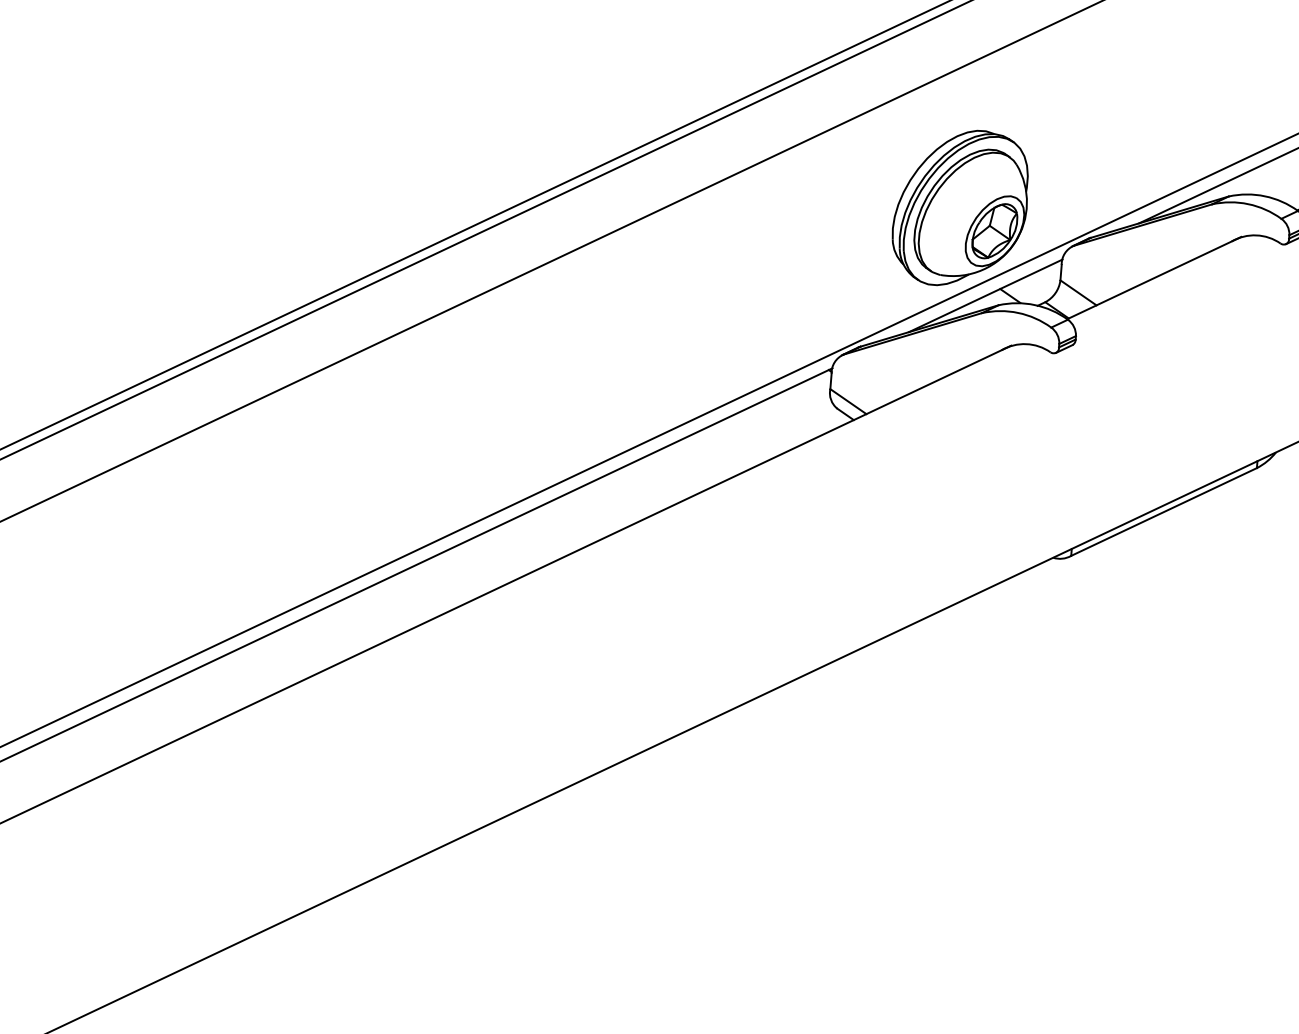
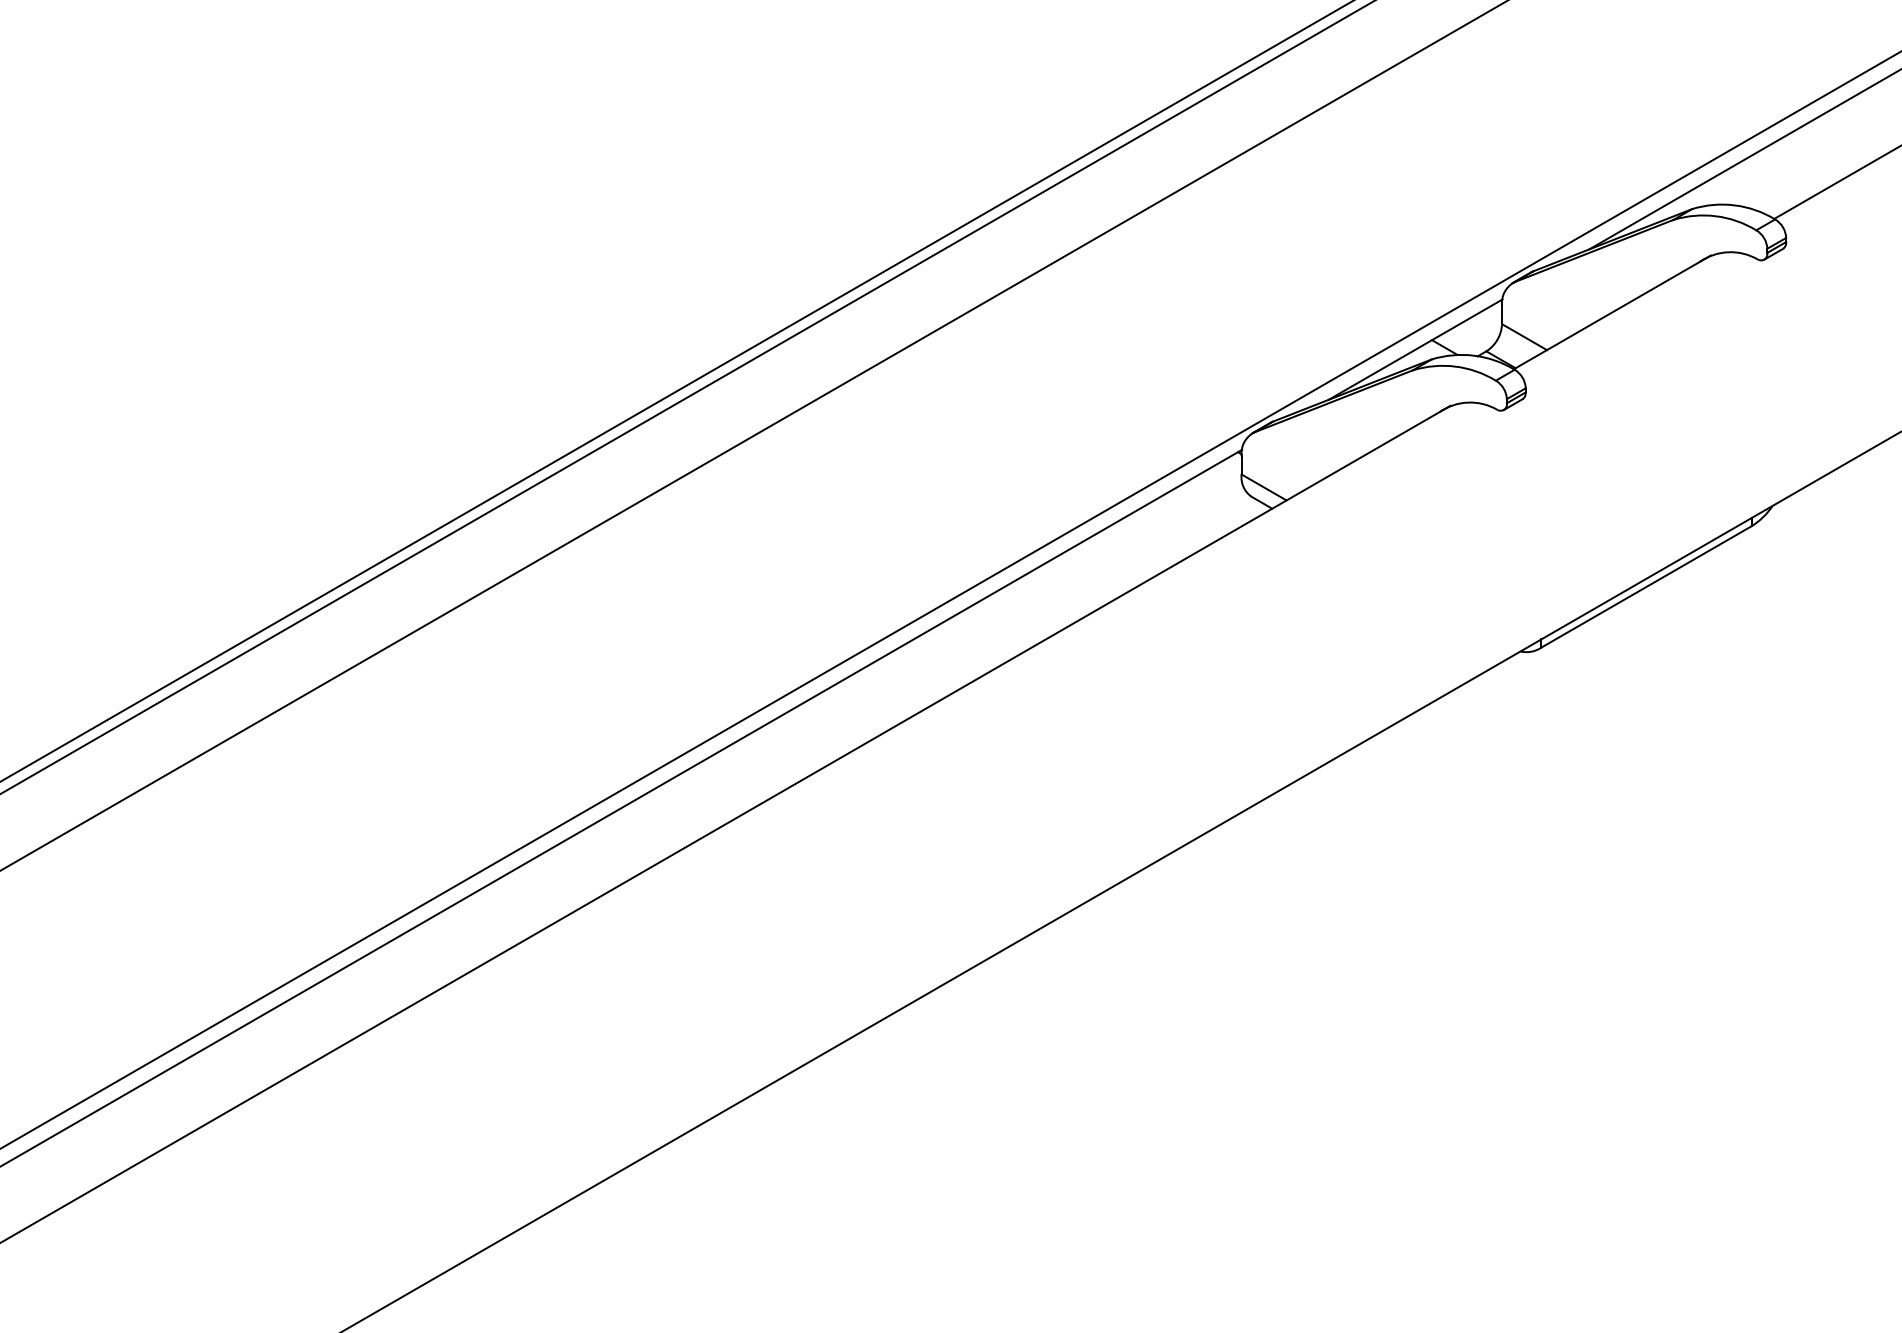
part: (960, 207) -> (1377, 248), removed

